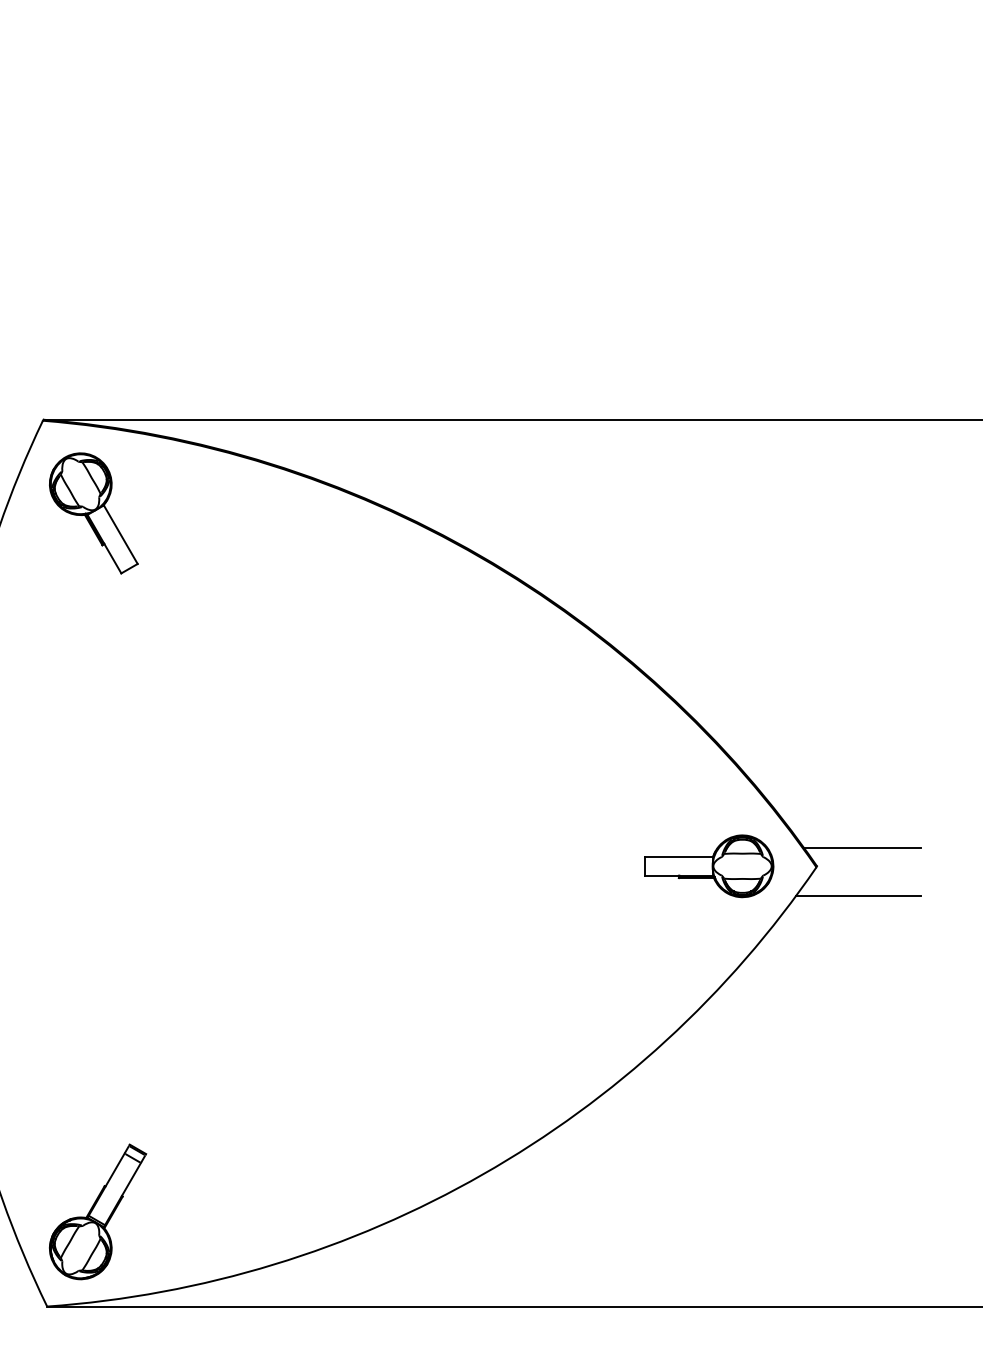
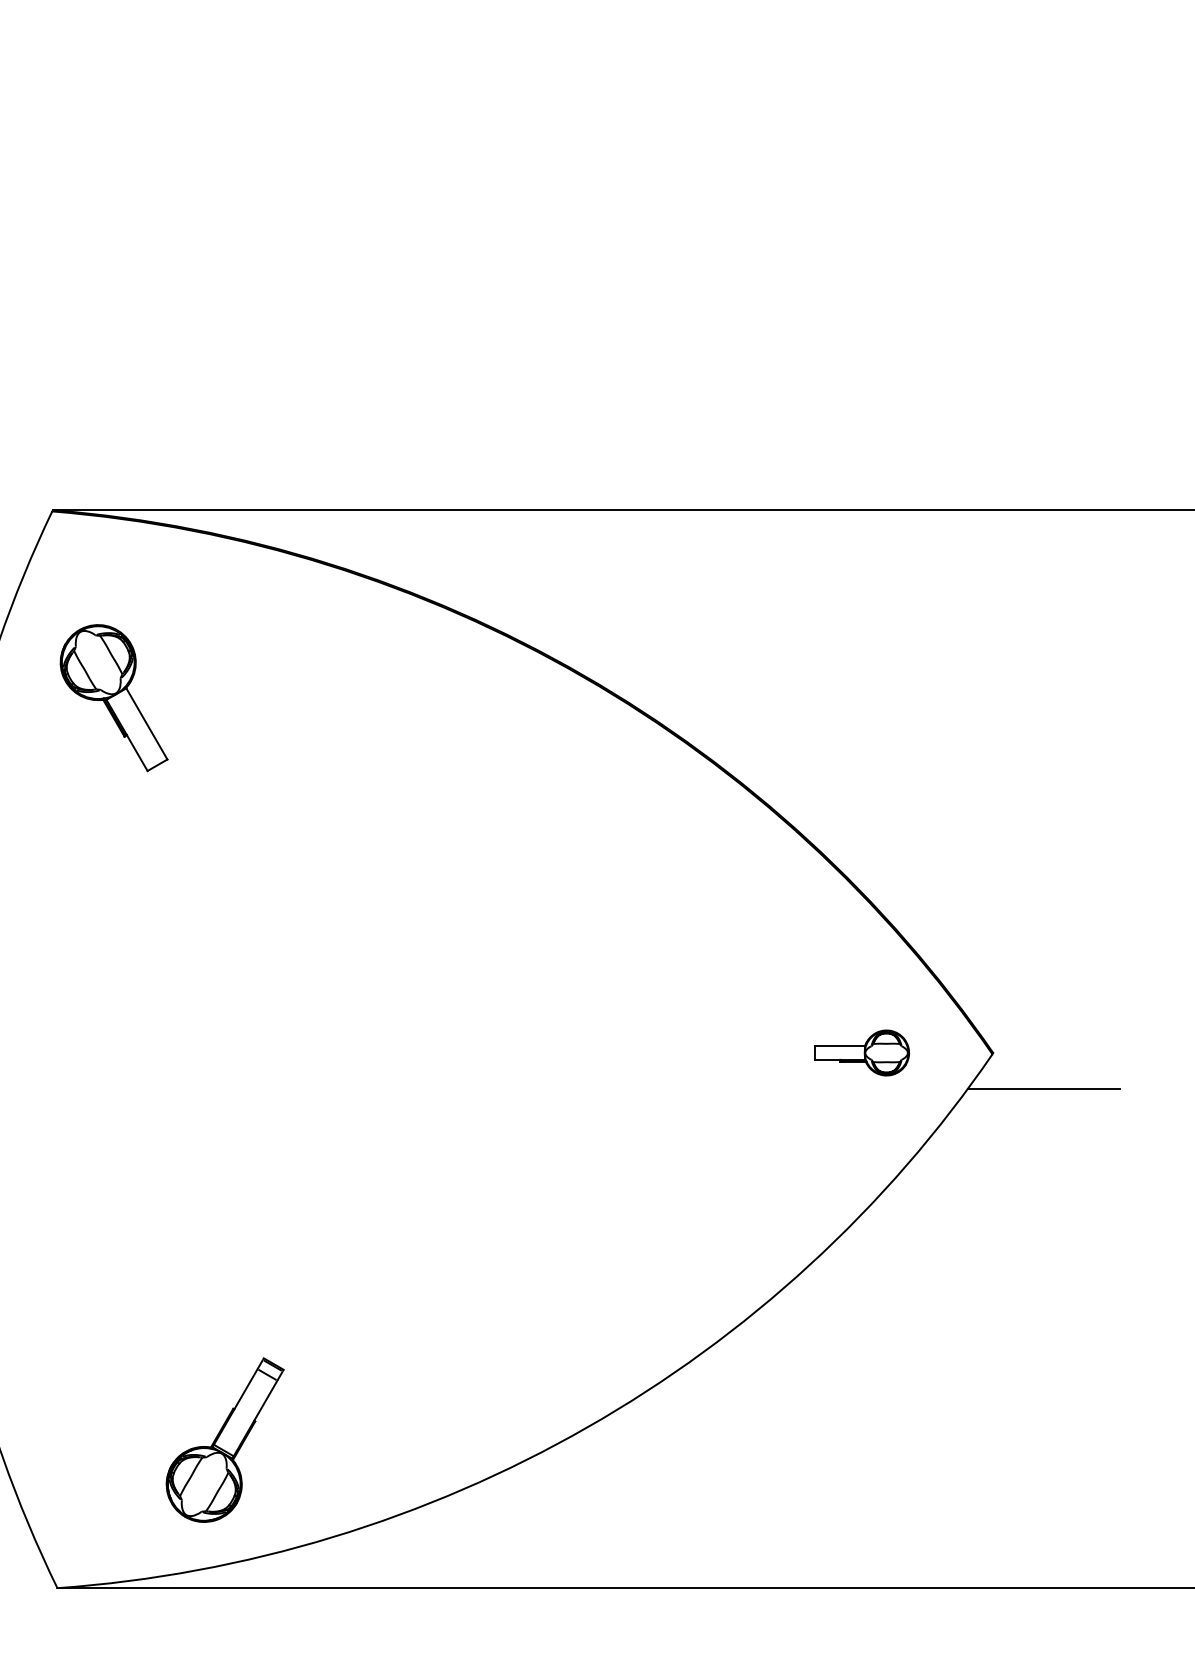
part: (93, 513) -> (113, 698), moved
line: (862, 847) -> (1048, 1030), removed
part: (709, 865) -> (862, 1052), size x0.6
part: (97, 1211) -> (224, 1439), moved

